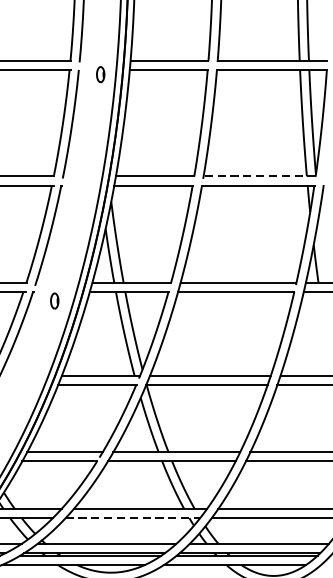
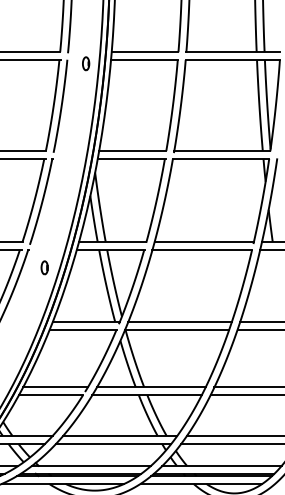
line: (258, 175) -> (221, 150), dashed -> solid
part: (54, 300) -> (44, 267), moved
line: (132, 517) -> (113, 443), dashed -> solid

